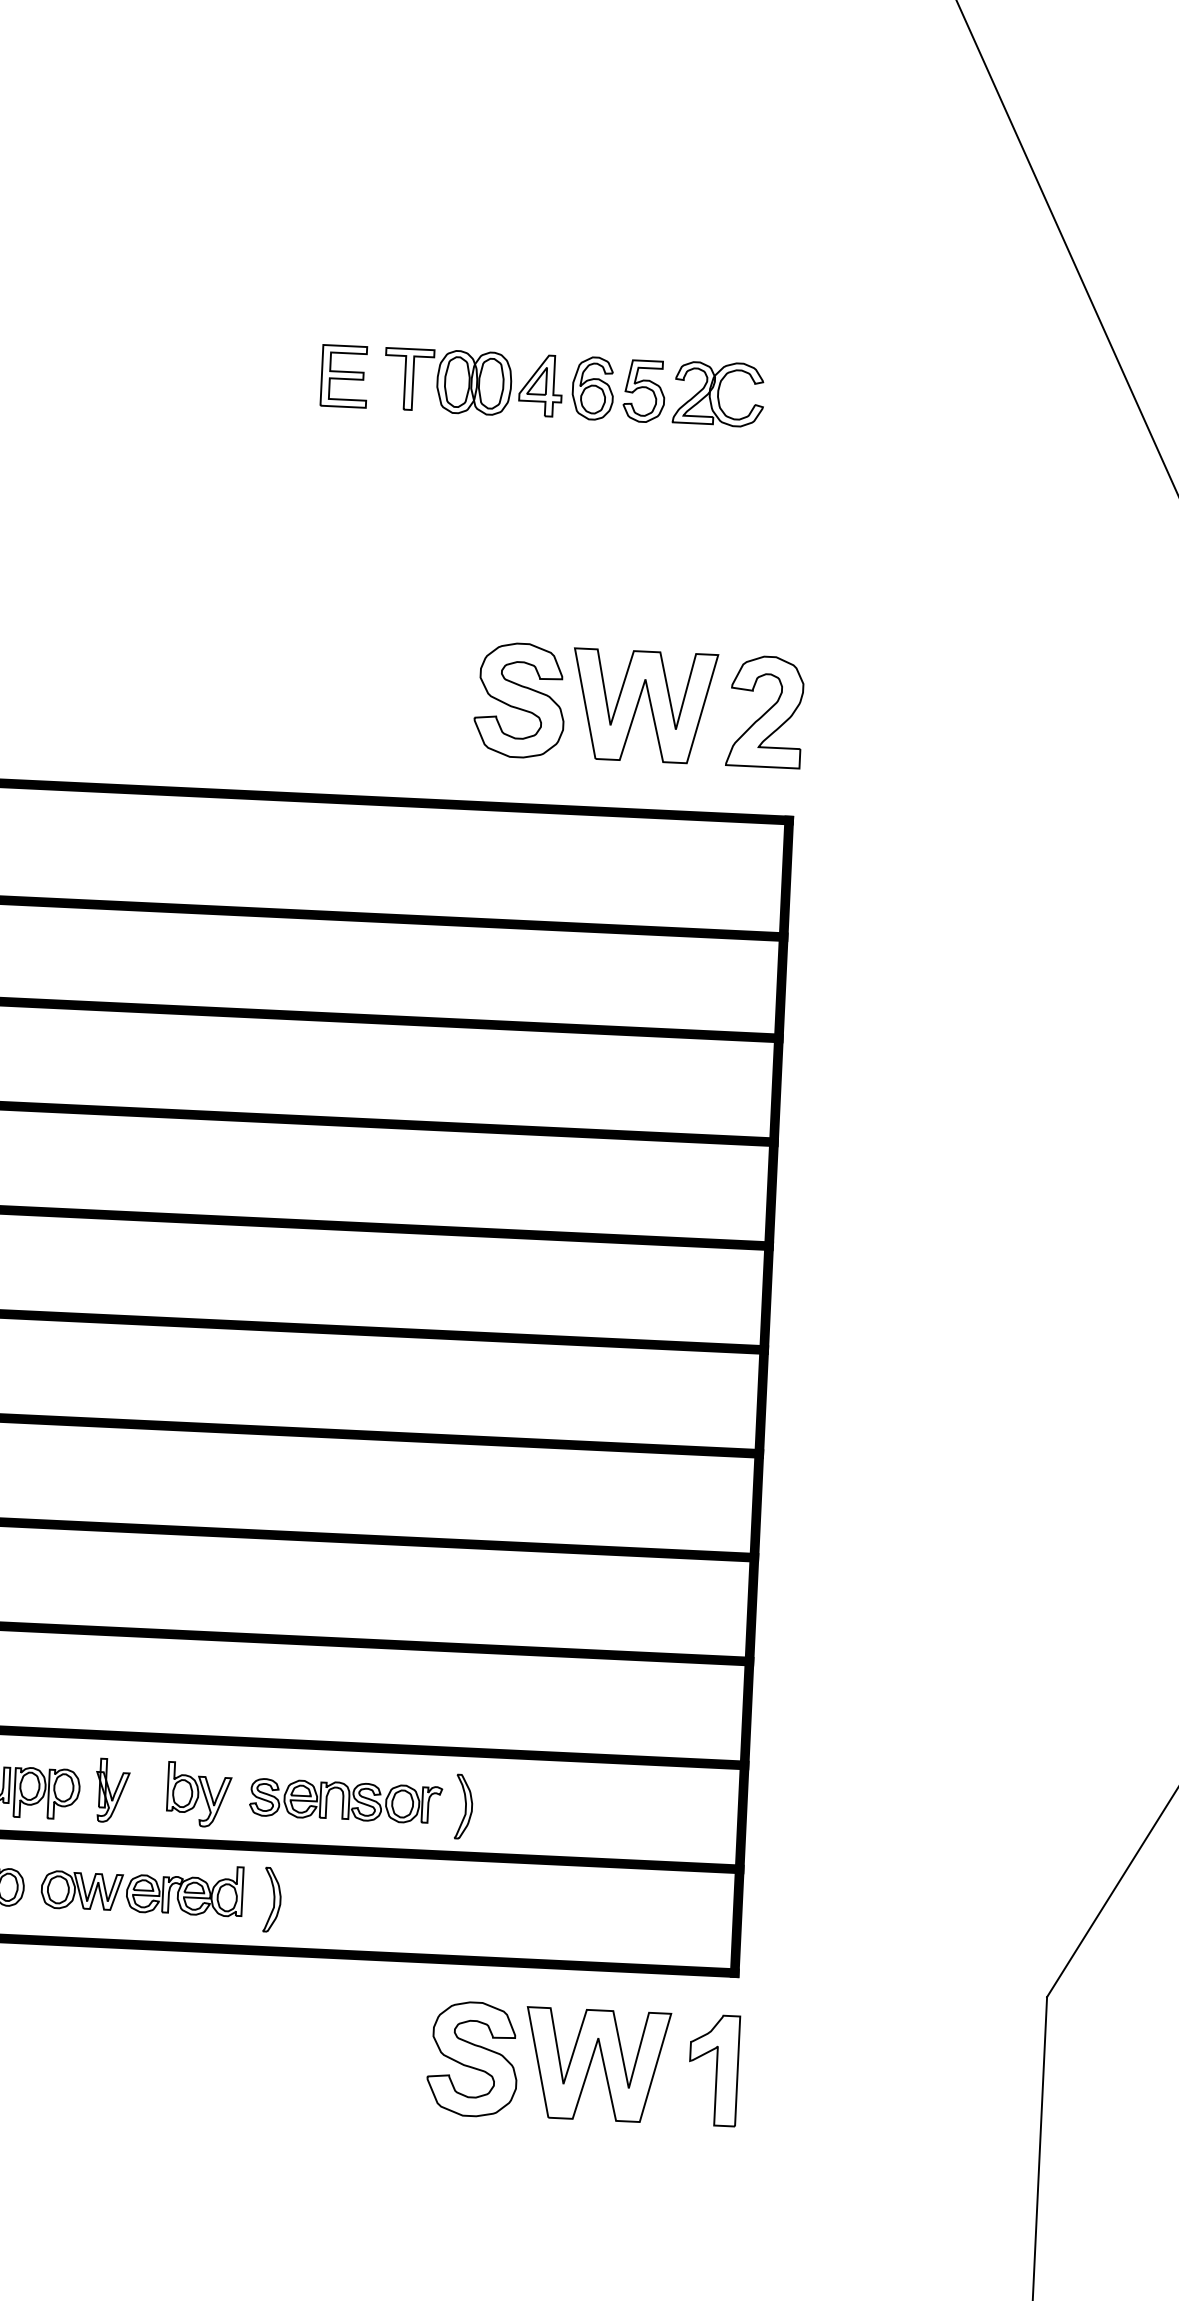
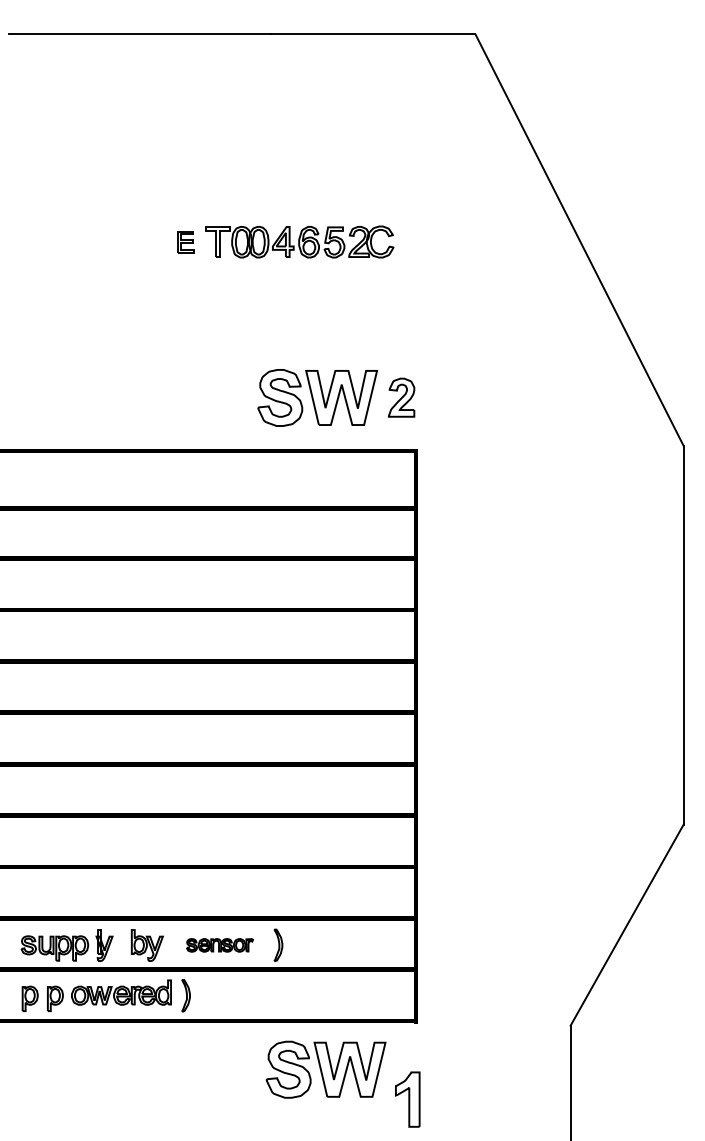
part: (343, 375) -> (185, 241), size x0.7
part: (765, 711) -> (401, 397), size x0.7
part: (344, 1801) -> (219, 945), size x0.7
part: (713, 2070) -> (407, 1099), moved

